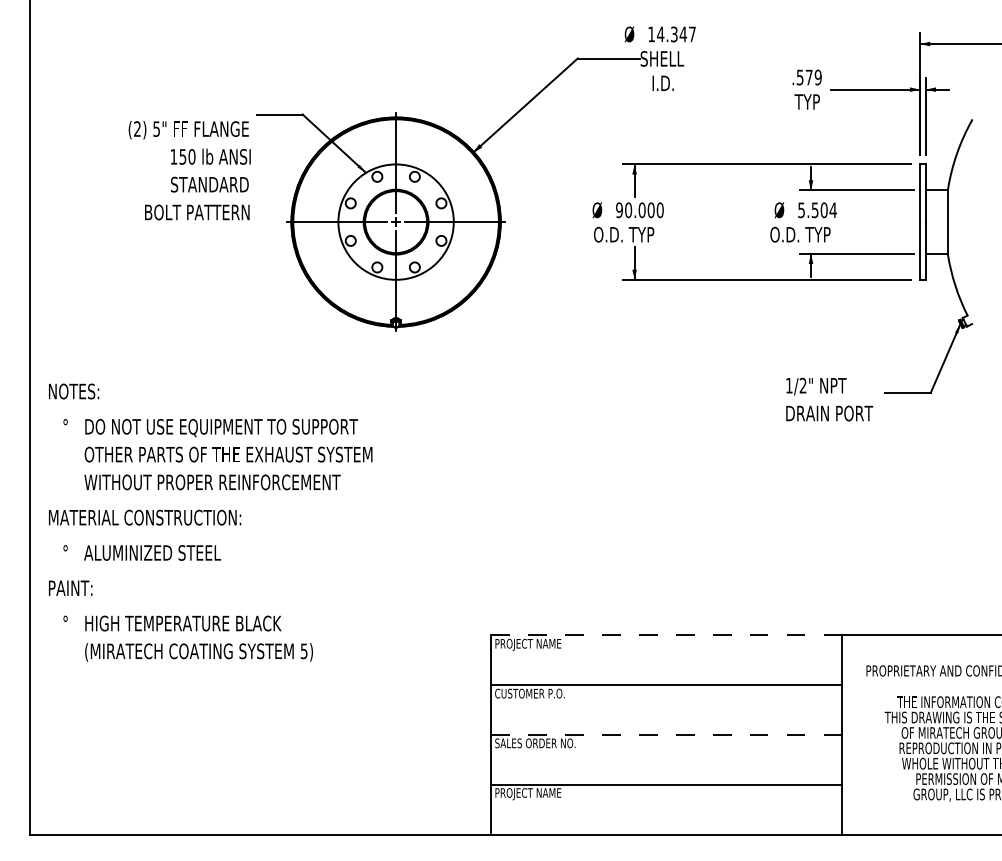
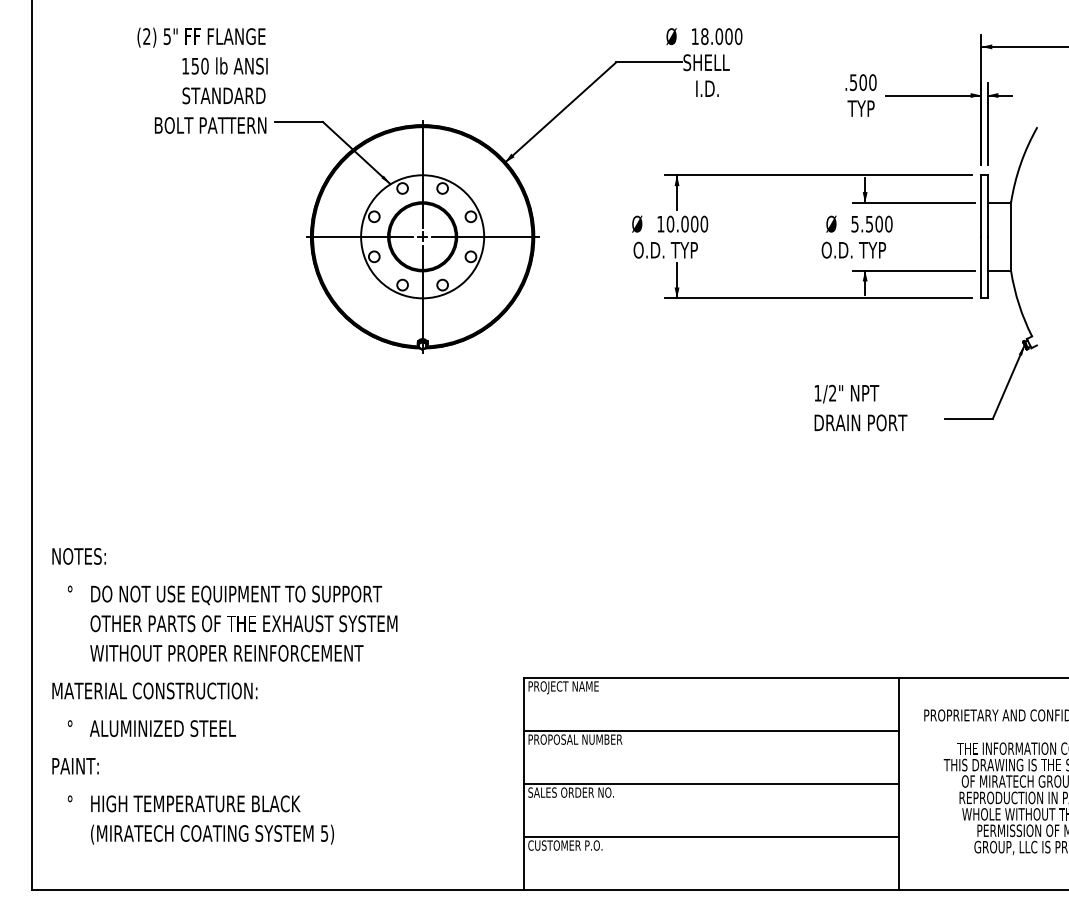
text: (676, 34) -> (721, 36), 14.347 -> 18.000
text: (813, 77) -> (867, 82), .579 -> .500
text: (189, 170) -> (202, 80), moved
text: (619, 209) -> (660, 223), 90.000 -> 10.000
text: (832, 209) -> (888, 223), 5.504 -> 5.500
text: (829, 399) -> (860, 407), moved
text: (210, 522) -> (224, 696), moved
line: (666, 635) -> (710, 677), dashed -> solid
text: (539, 693) -> (575, 739), CUSTOMER P.O. -> PROPOSAL NUMBER
line: (666, 734) -> (710, 783), dashed -> solid
text: (530, 793) -> (565, 846), PROJECT NAME -> CUSTOMER P.O.

